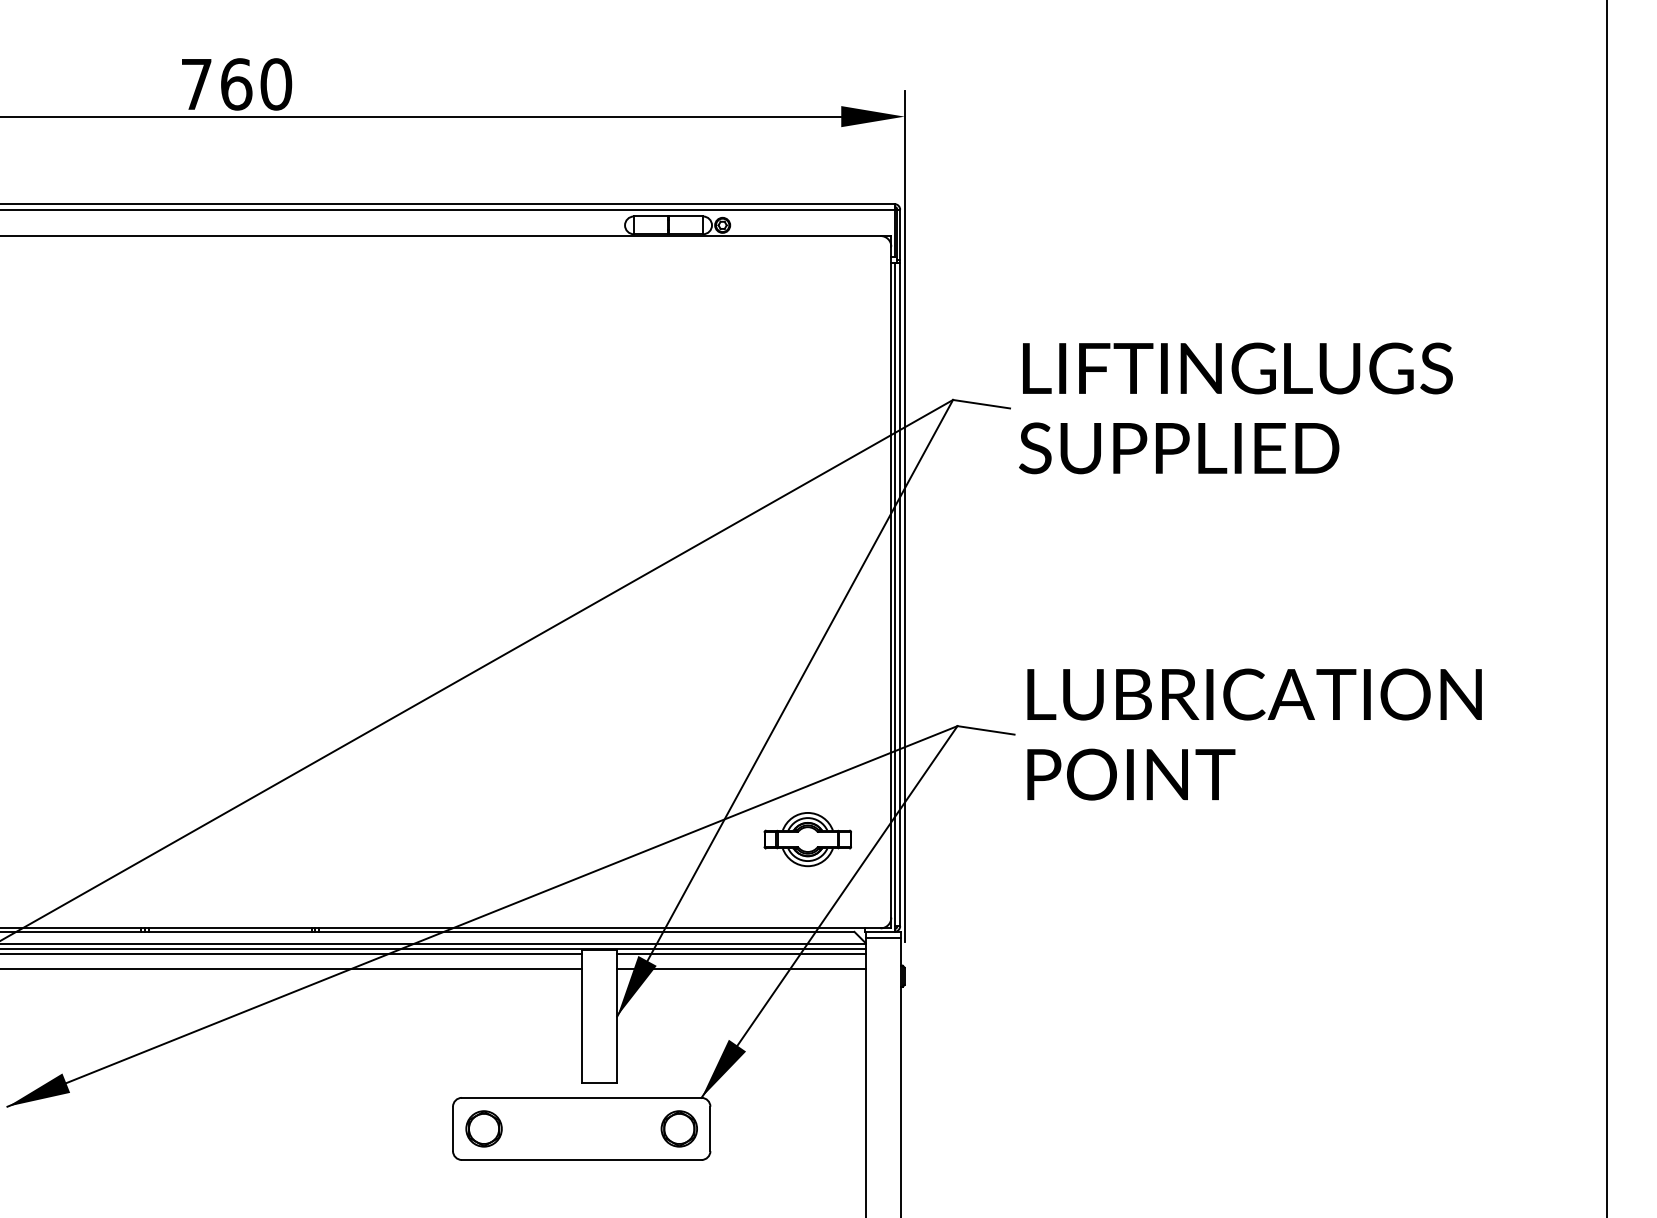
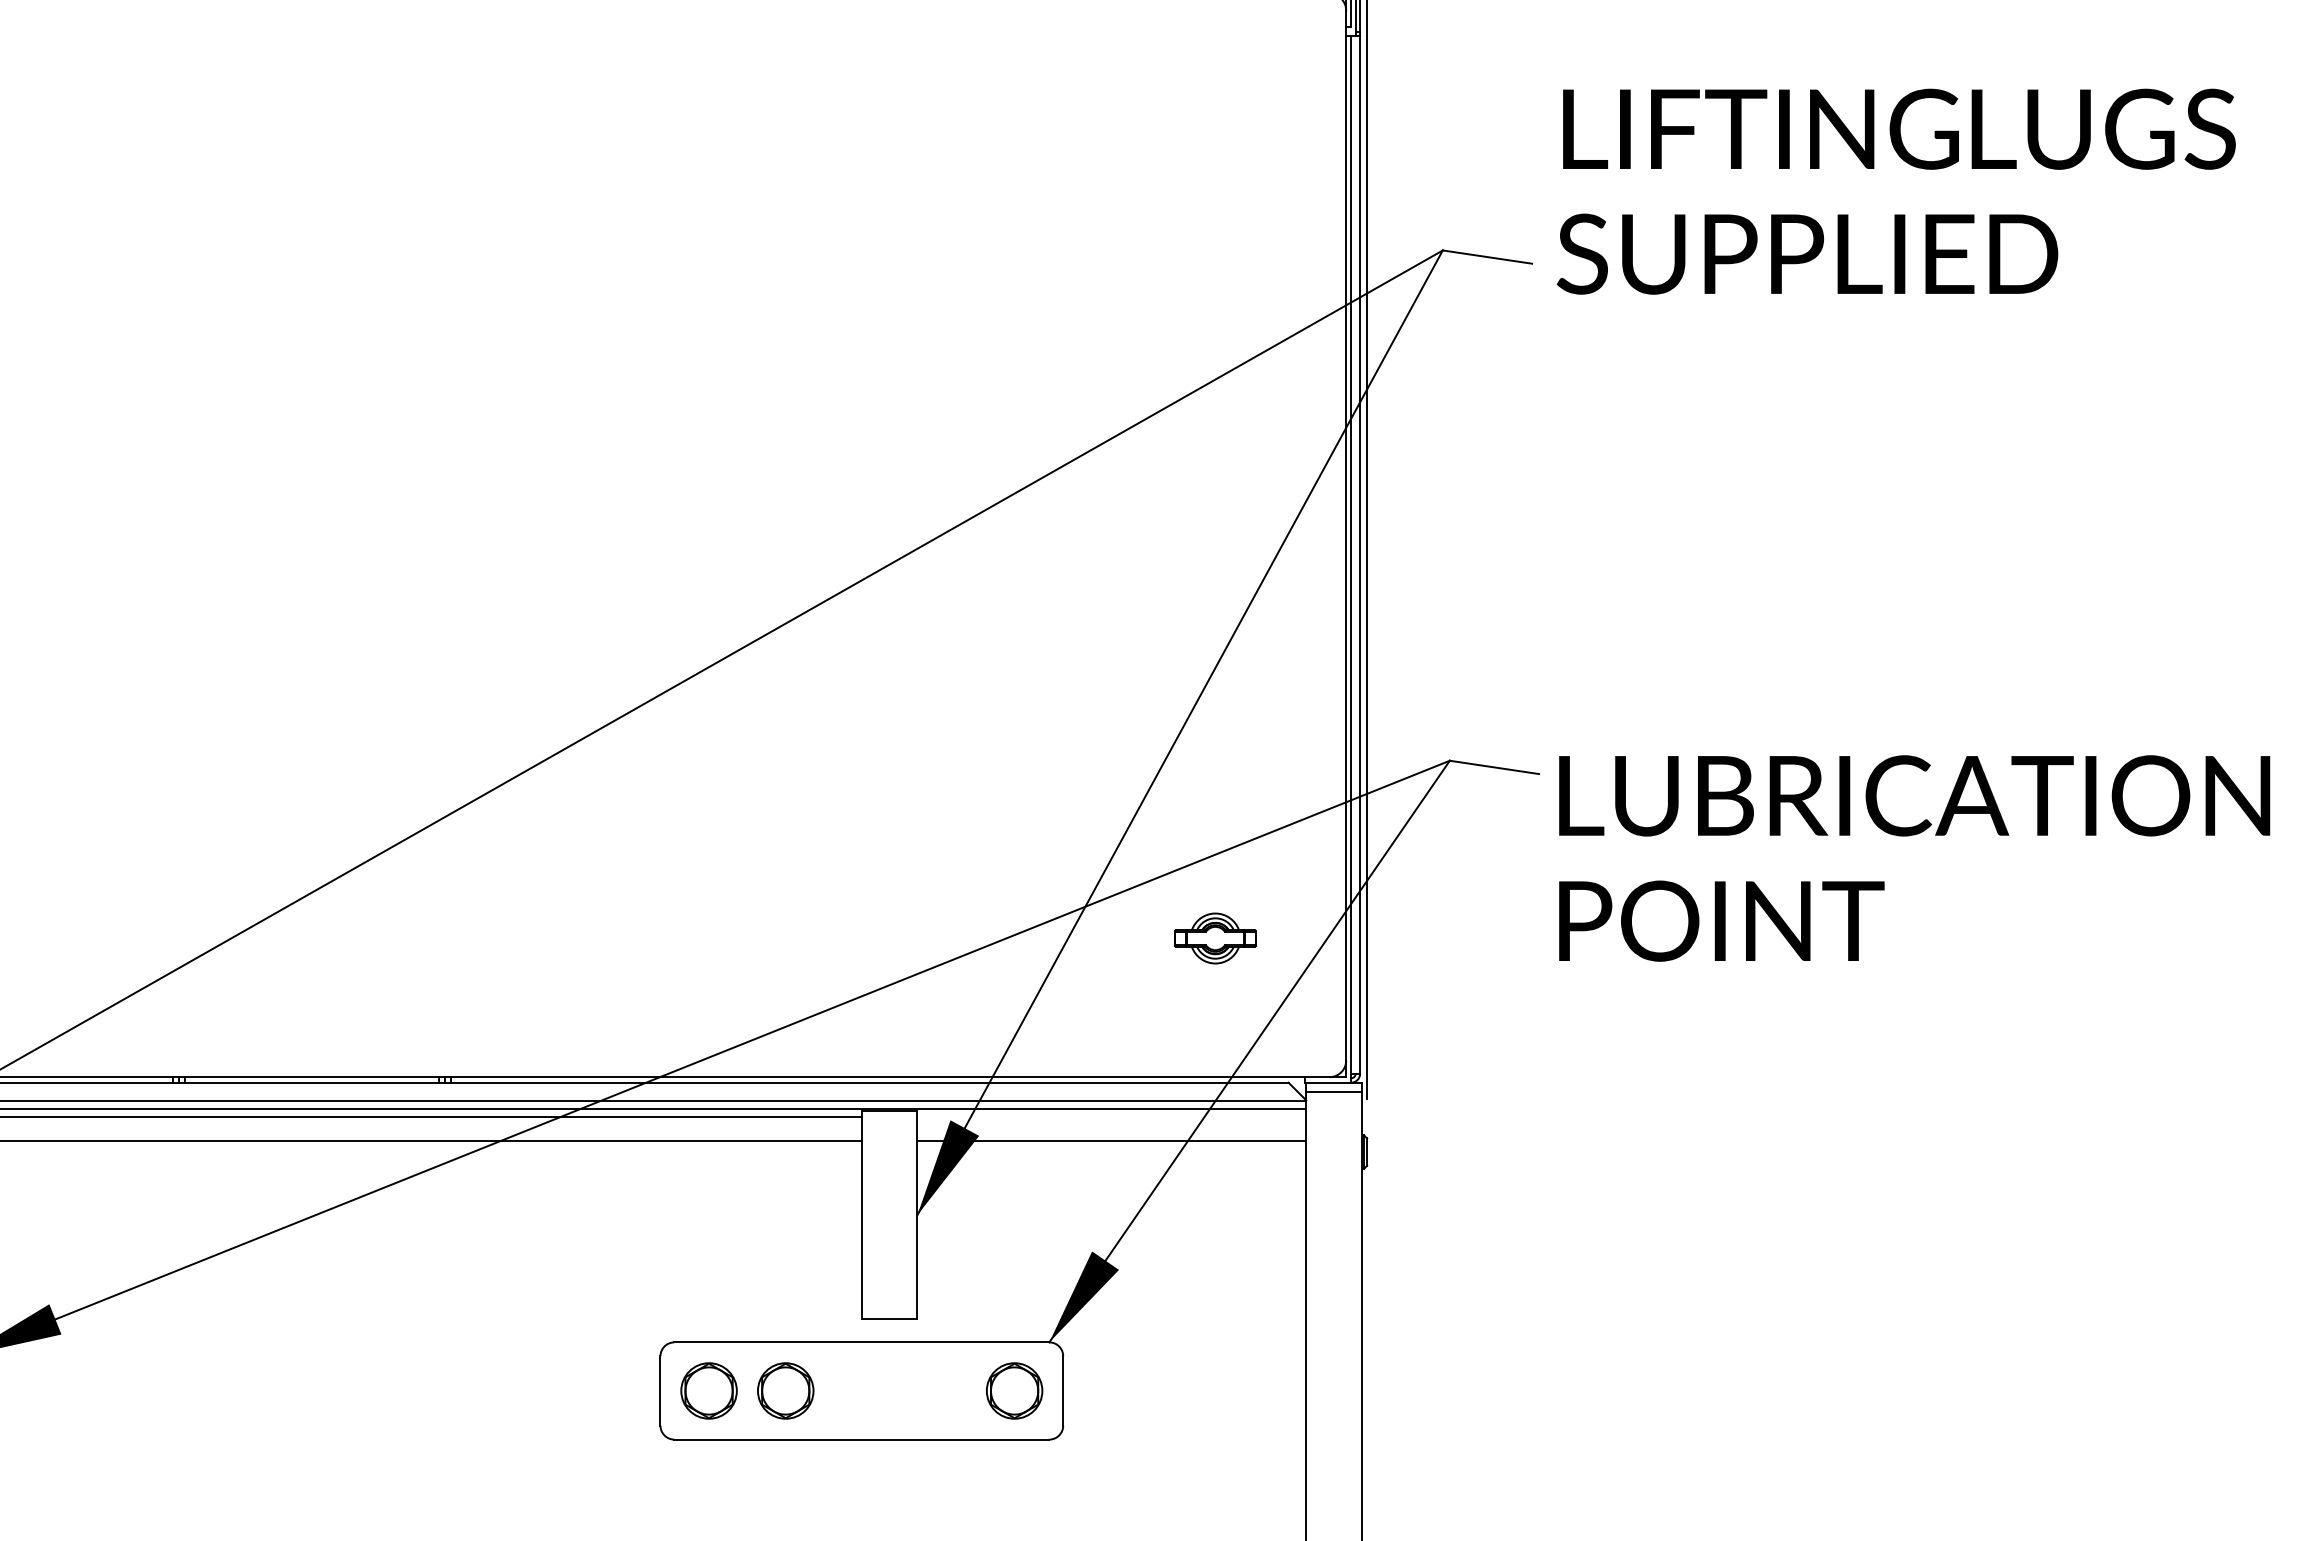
text: (1235, 408) -> (1895, 191), moved
text: (1254, 734) -> (1914, 858), moved
part: (807, 839) -> (1215, 938), size x0.6
line: (741, 953) -> (1111, 1116), removed
part: (532, 1128) -> (784, 1390), added

